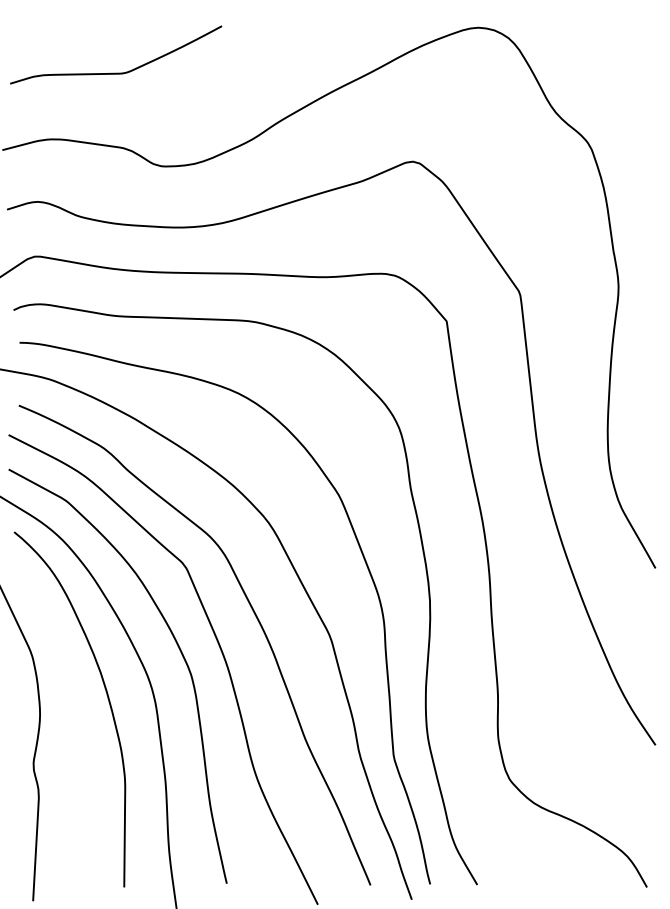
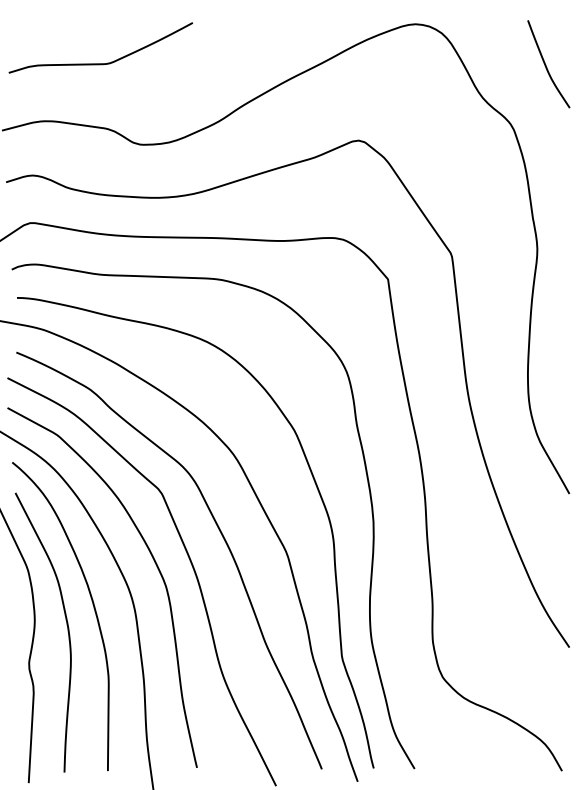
curve: (629, 74) -> (546, 64), added
curve: (76, 719) -> (66, 625), added

